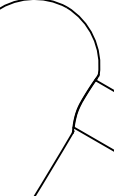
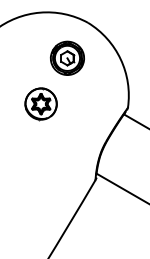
part: (50, 34) -> (67, 57), added
part: (29, 72) -> (40, 104), added

